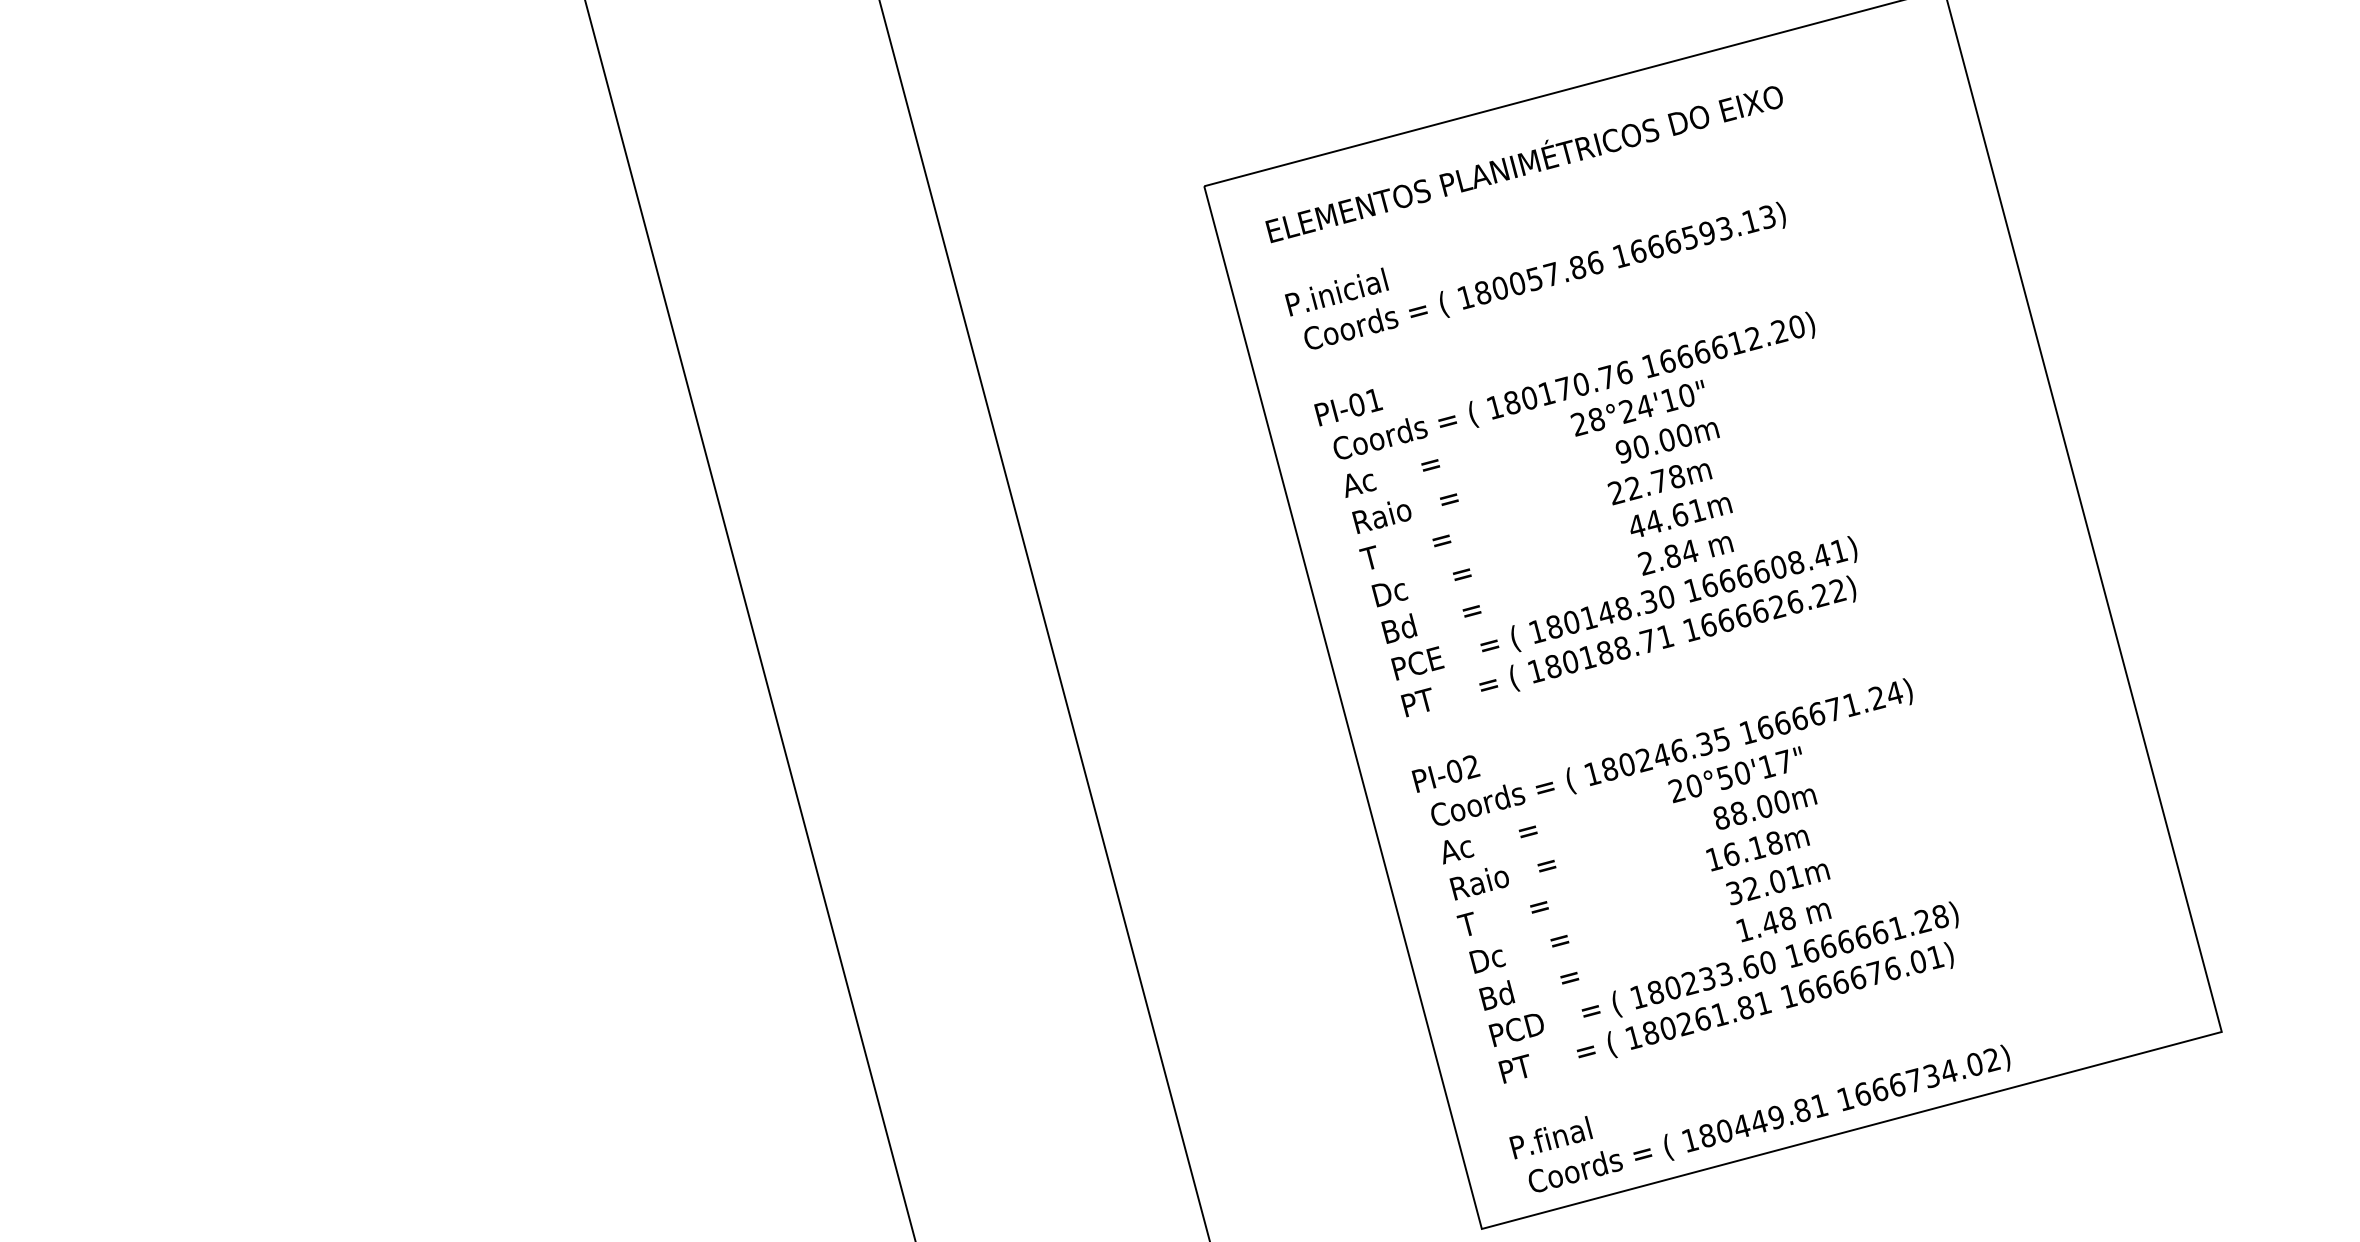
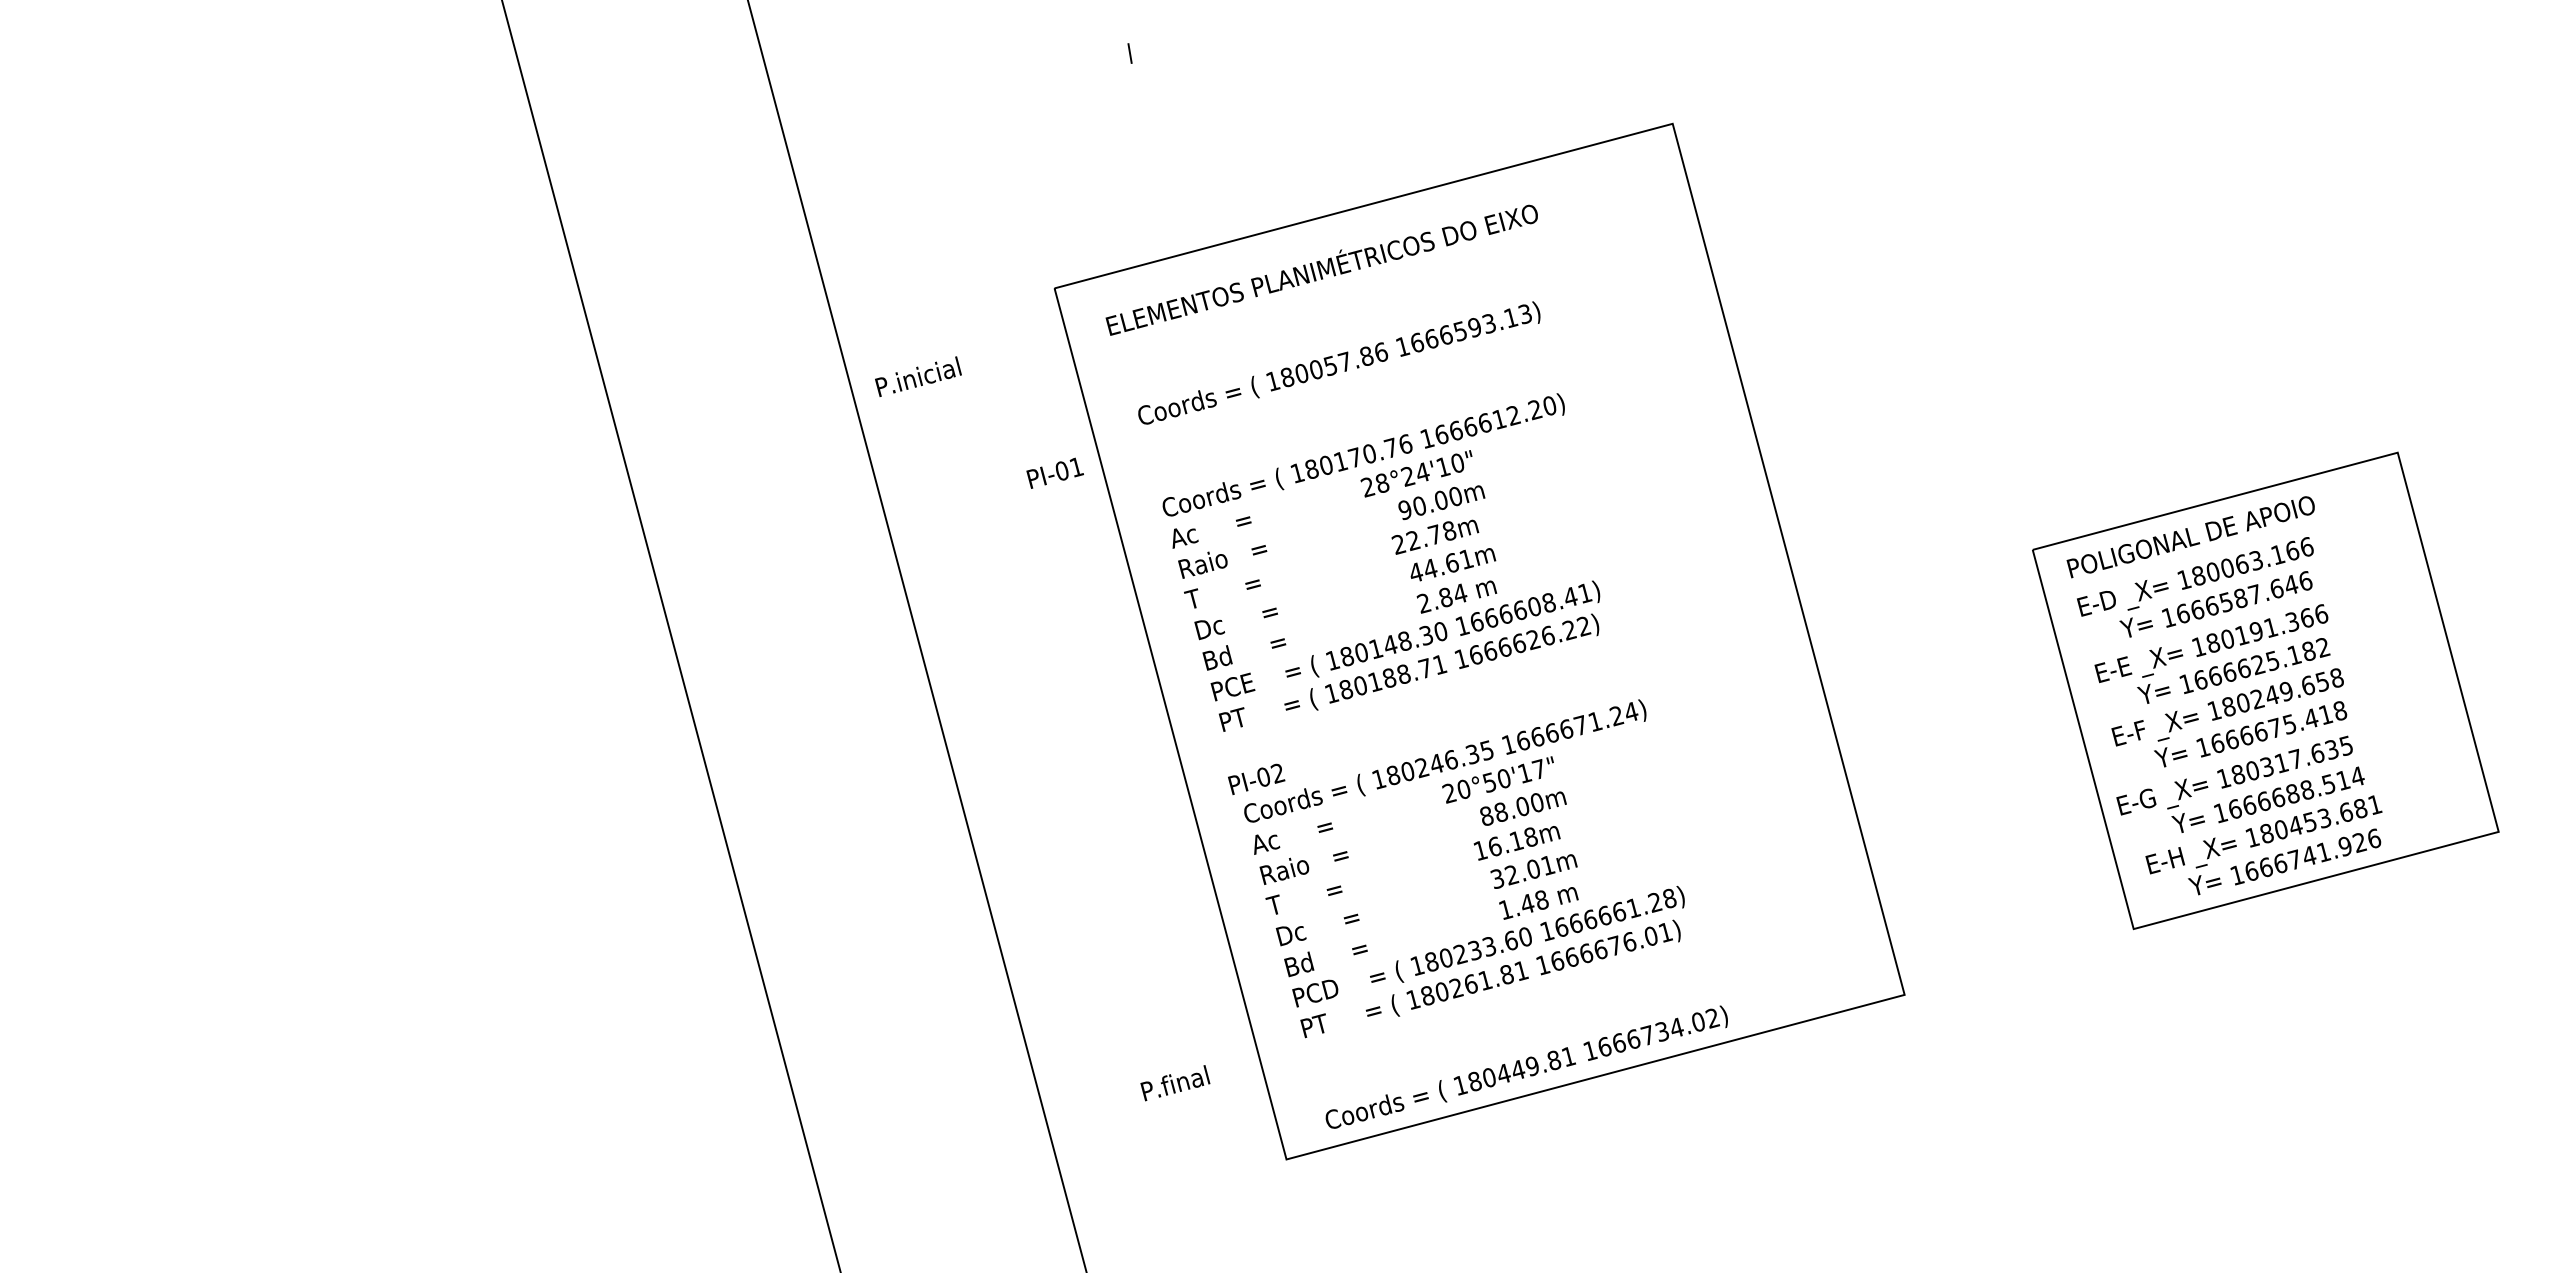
text: (1337, 291) -> (918, 376), moved
text: (1347, 406) -> (1054, 472), moved
text: (1551, 1138) -> (1175, 1083), moved

